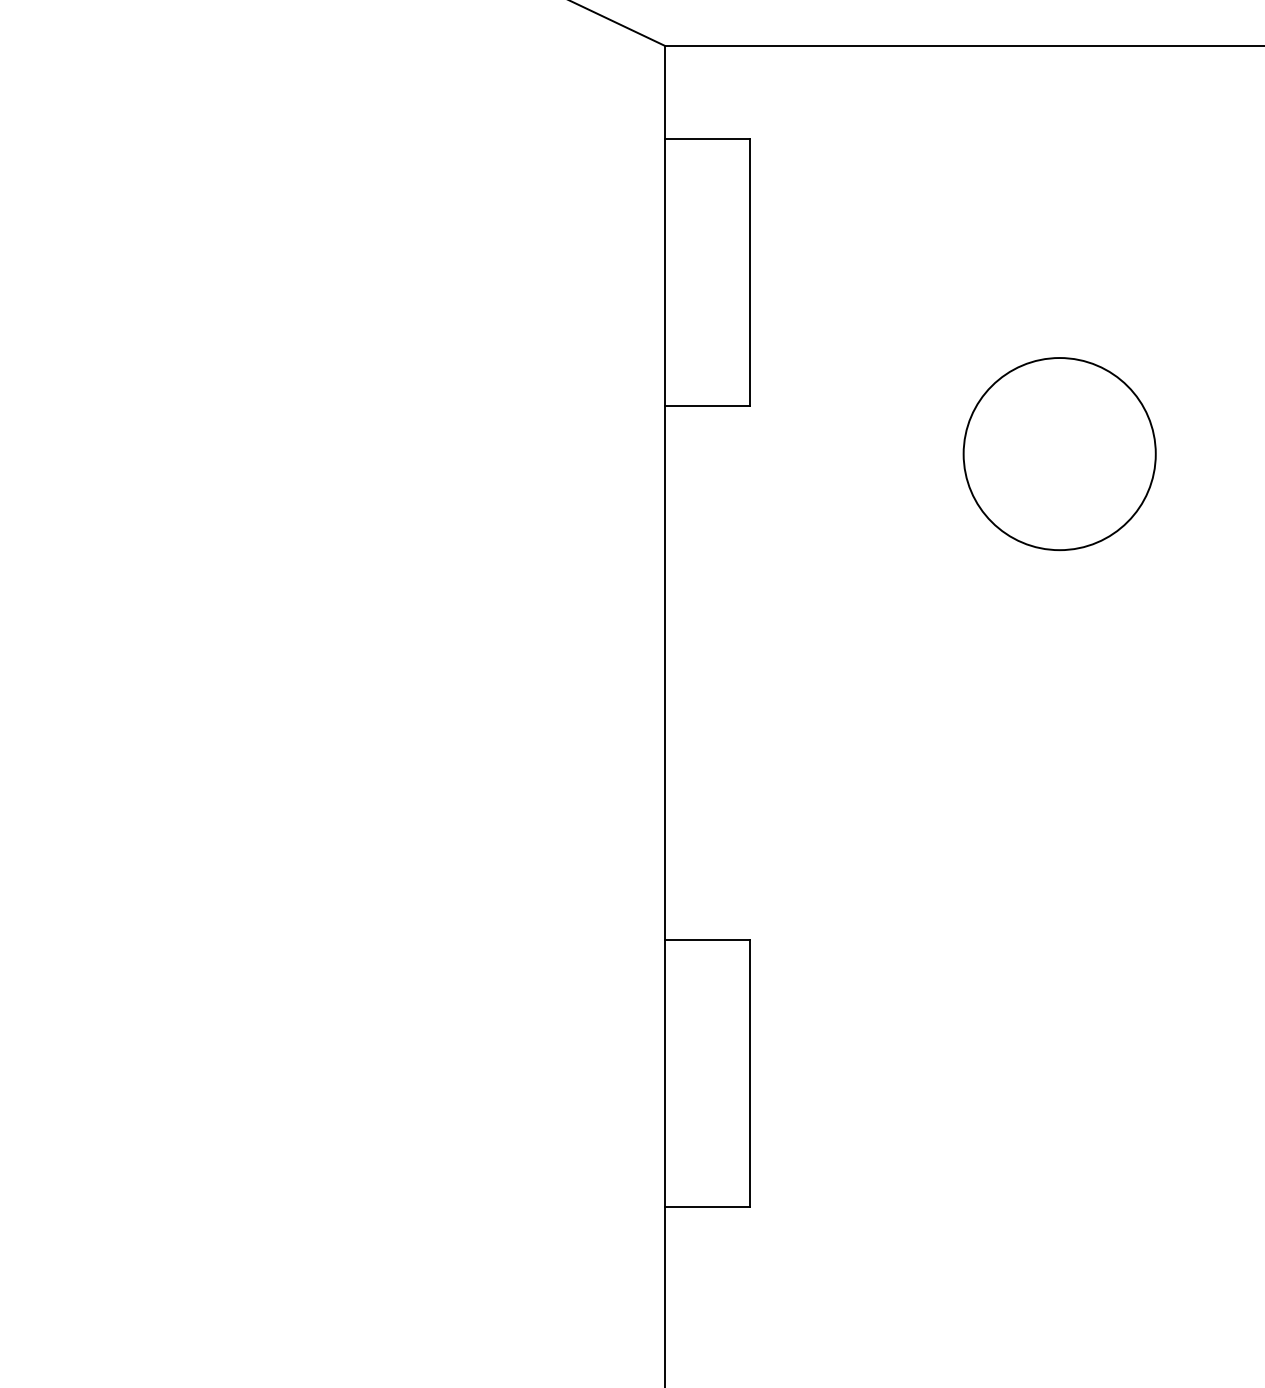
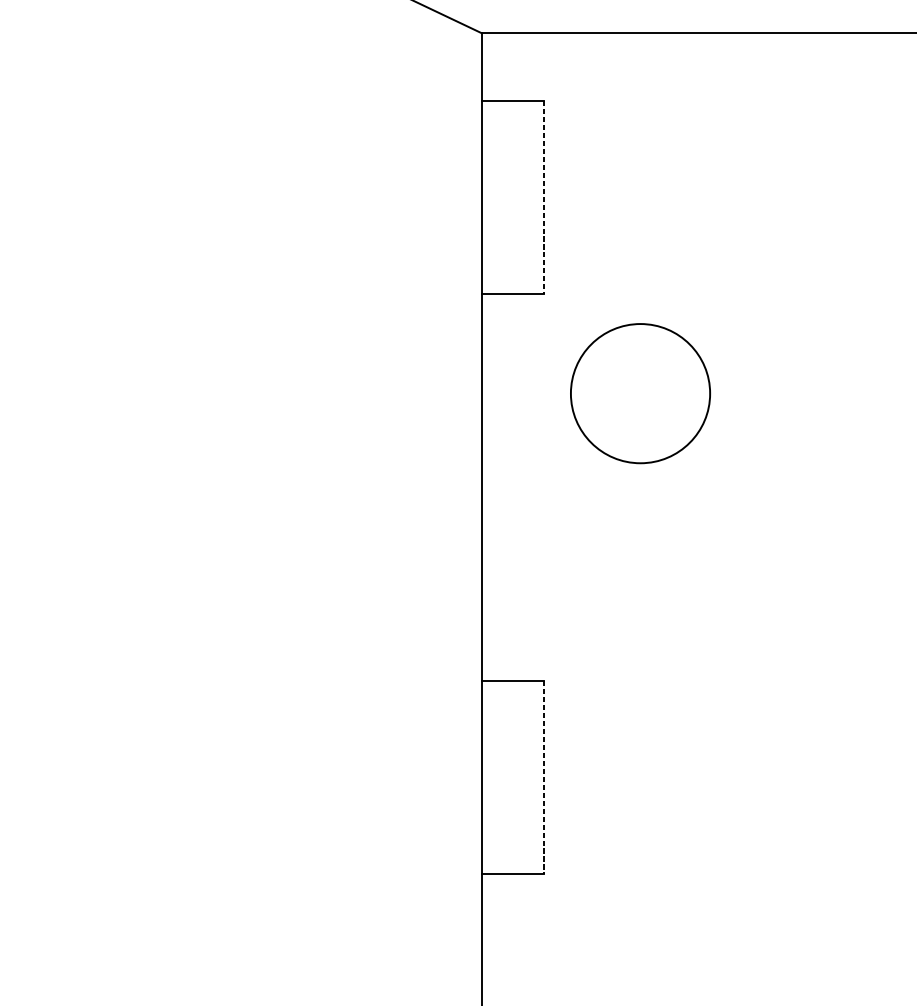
line: (750, 273) -> (544, 198), solid -> dashed
circle: (1059, 454) -> (640, 393), moved
line: (750, 1073) -> (544, 777), solid -> dashed

